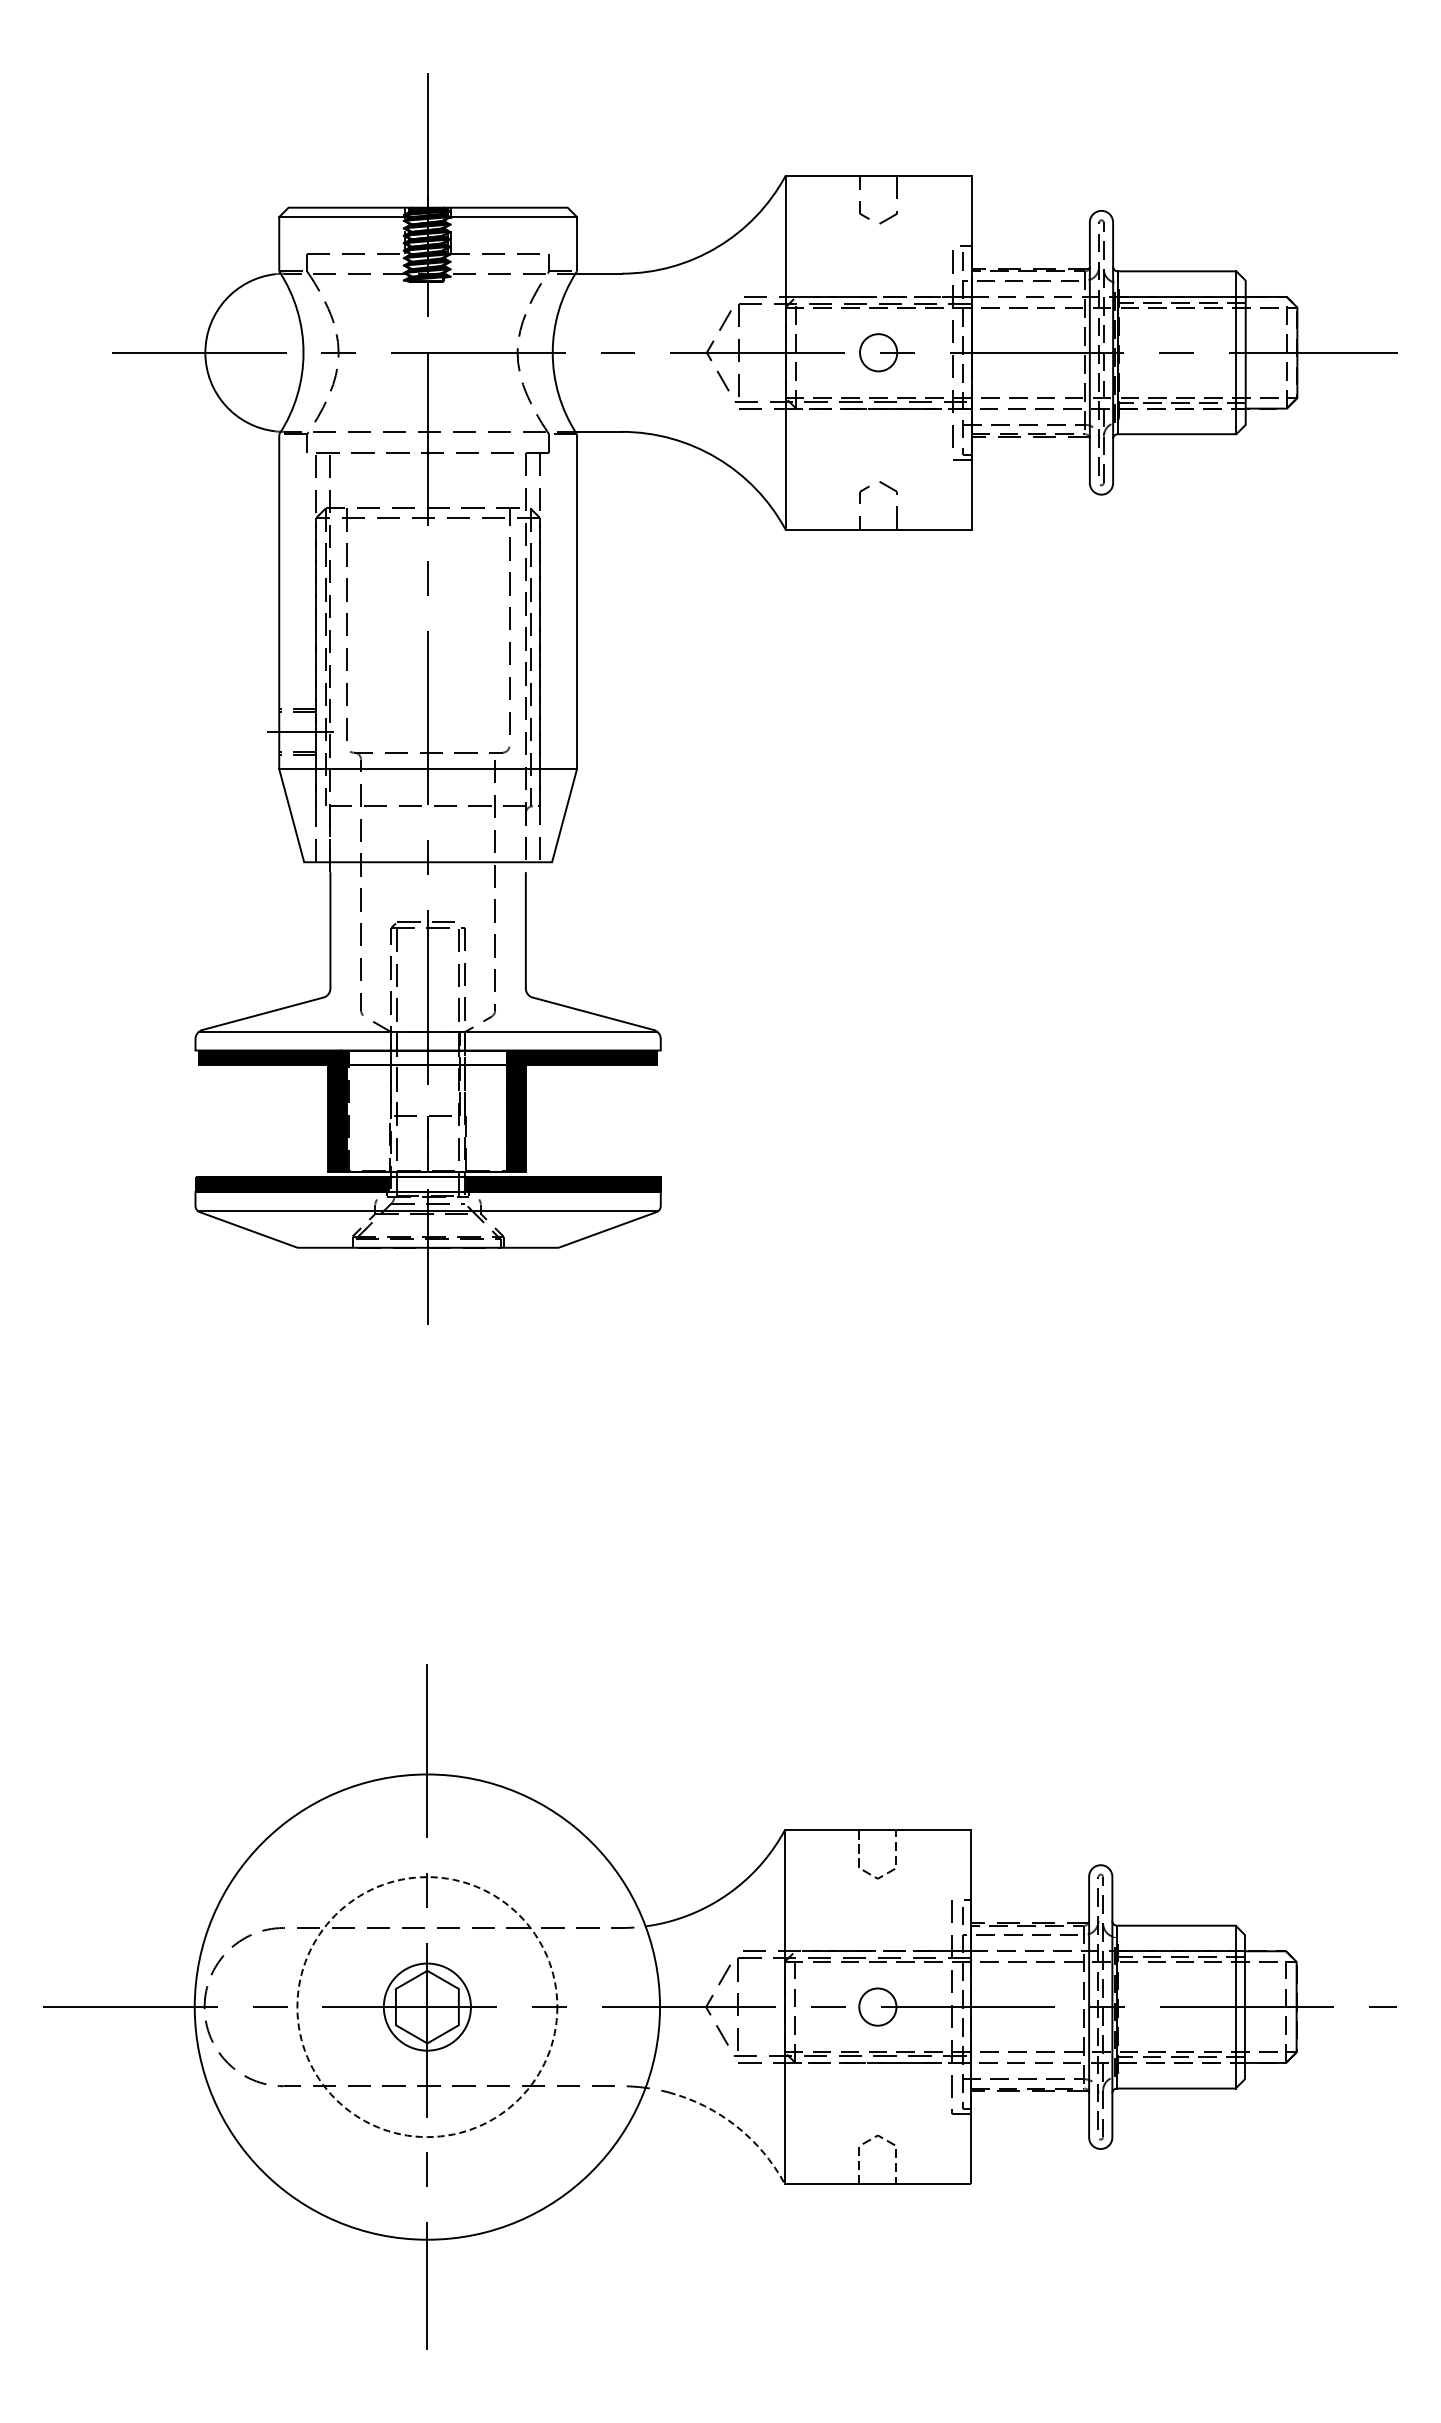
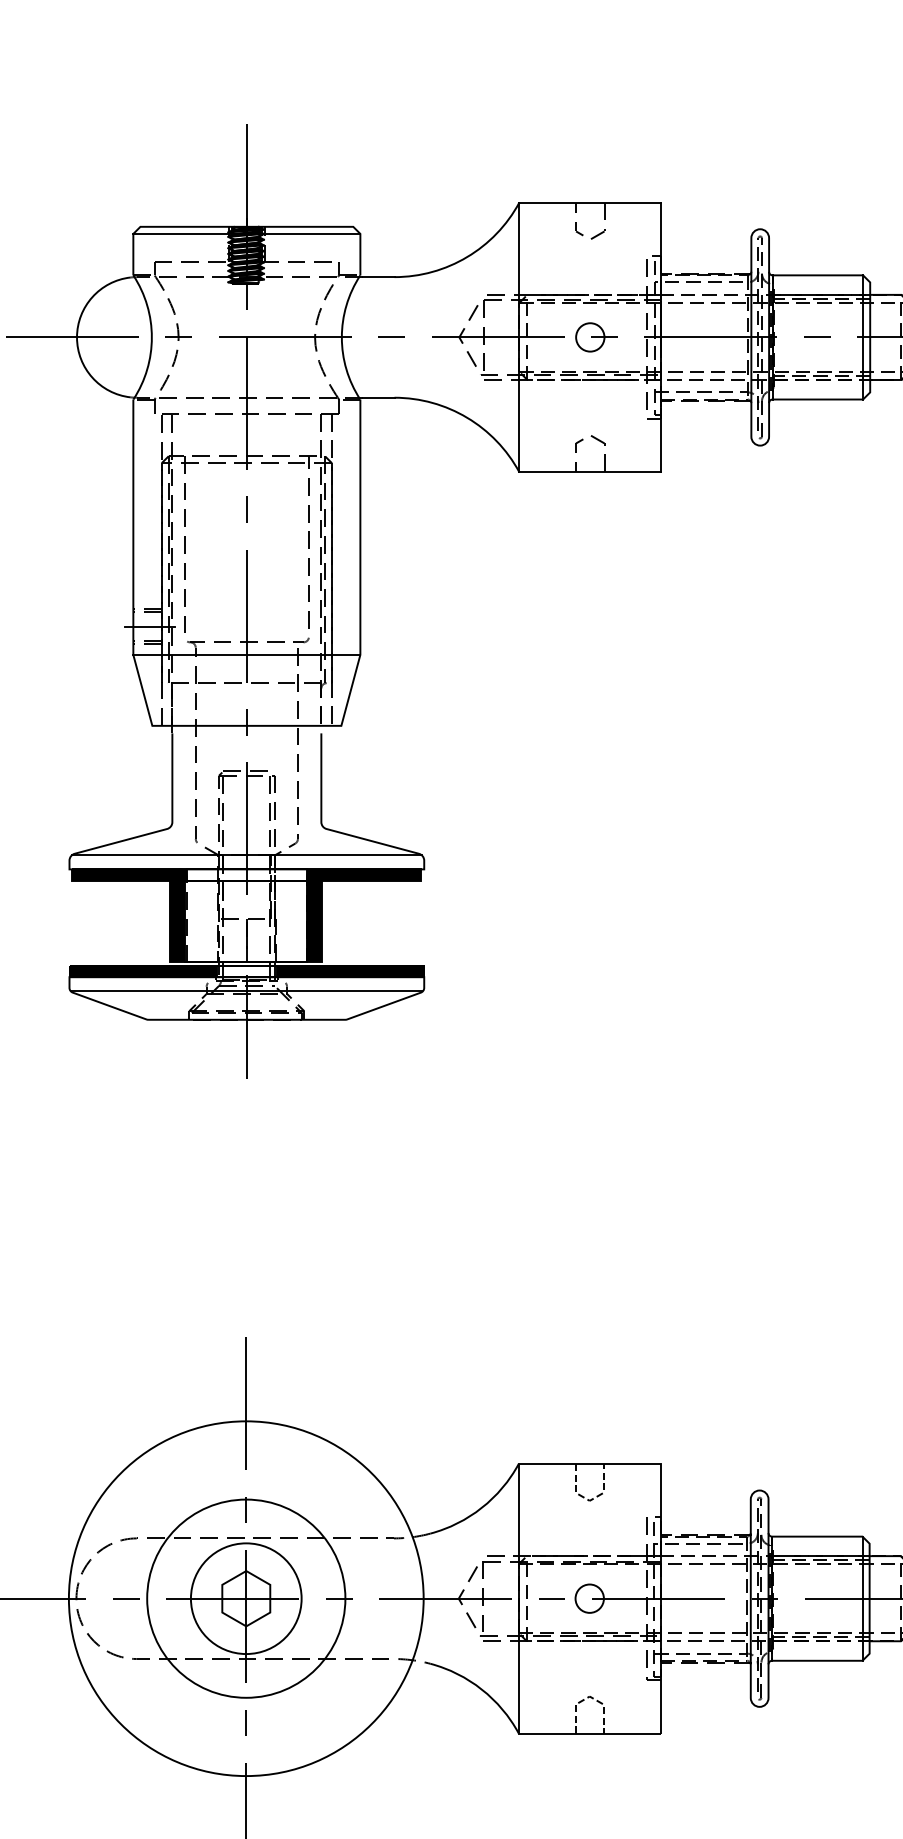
circle: (426, 2006) -> (245, 1598), size x1.67
circle: (427, 2007) -> (246, 1598), dashed -> solid
line: (736, 2126) -> (481, 1689), dashed -> solid

